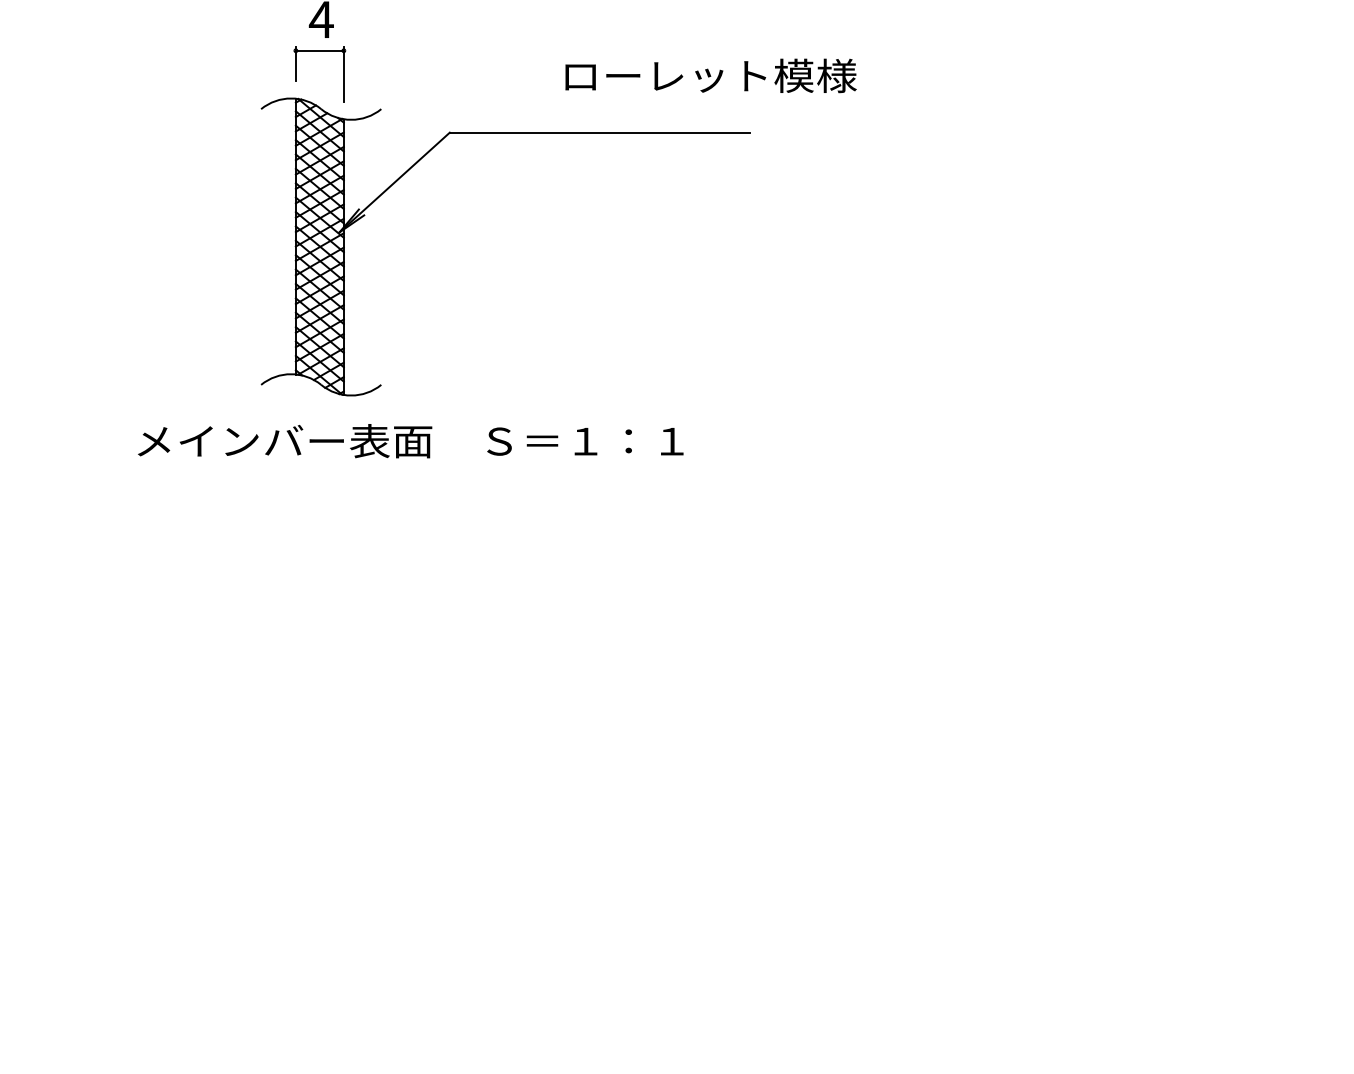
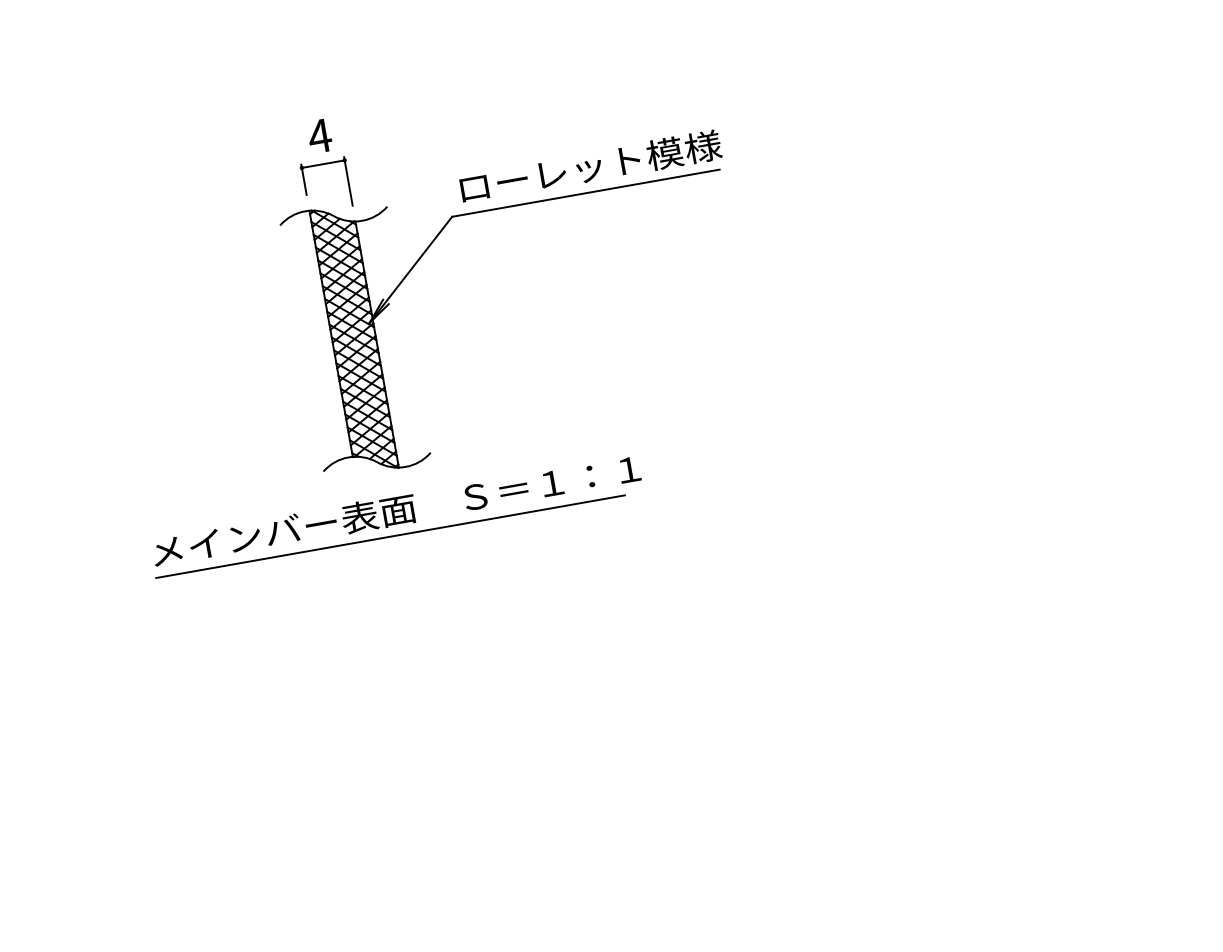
text: (710, 75) -> (590, 166), moved
text: (410, 441) -> (396, 510), moved
line: (321, 468) -> (390, 536), added

